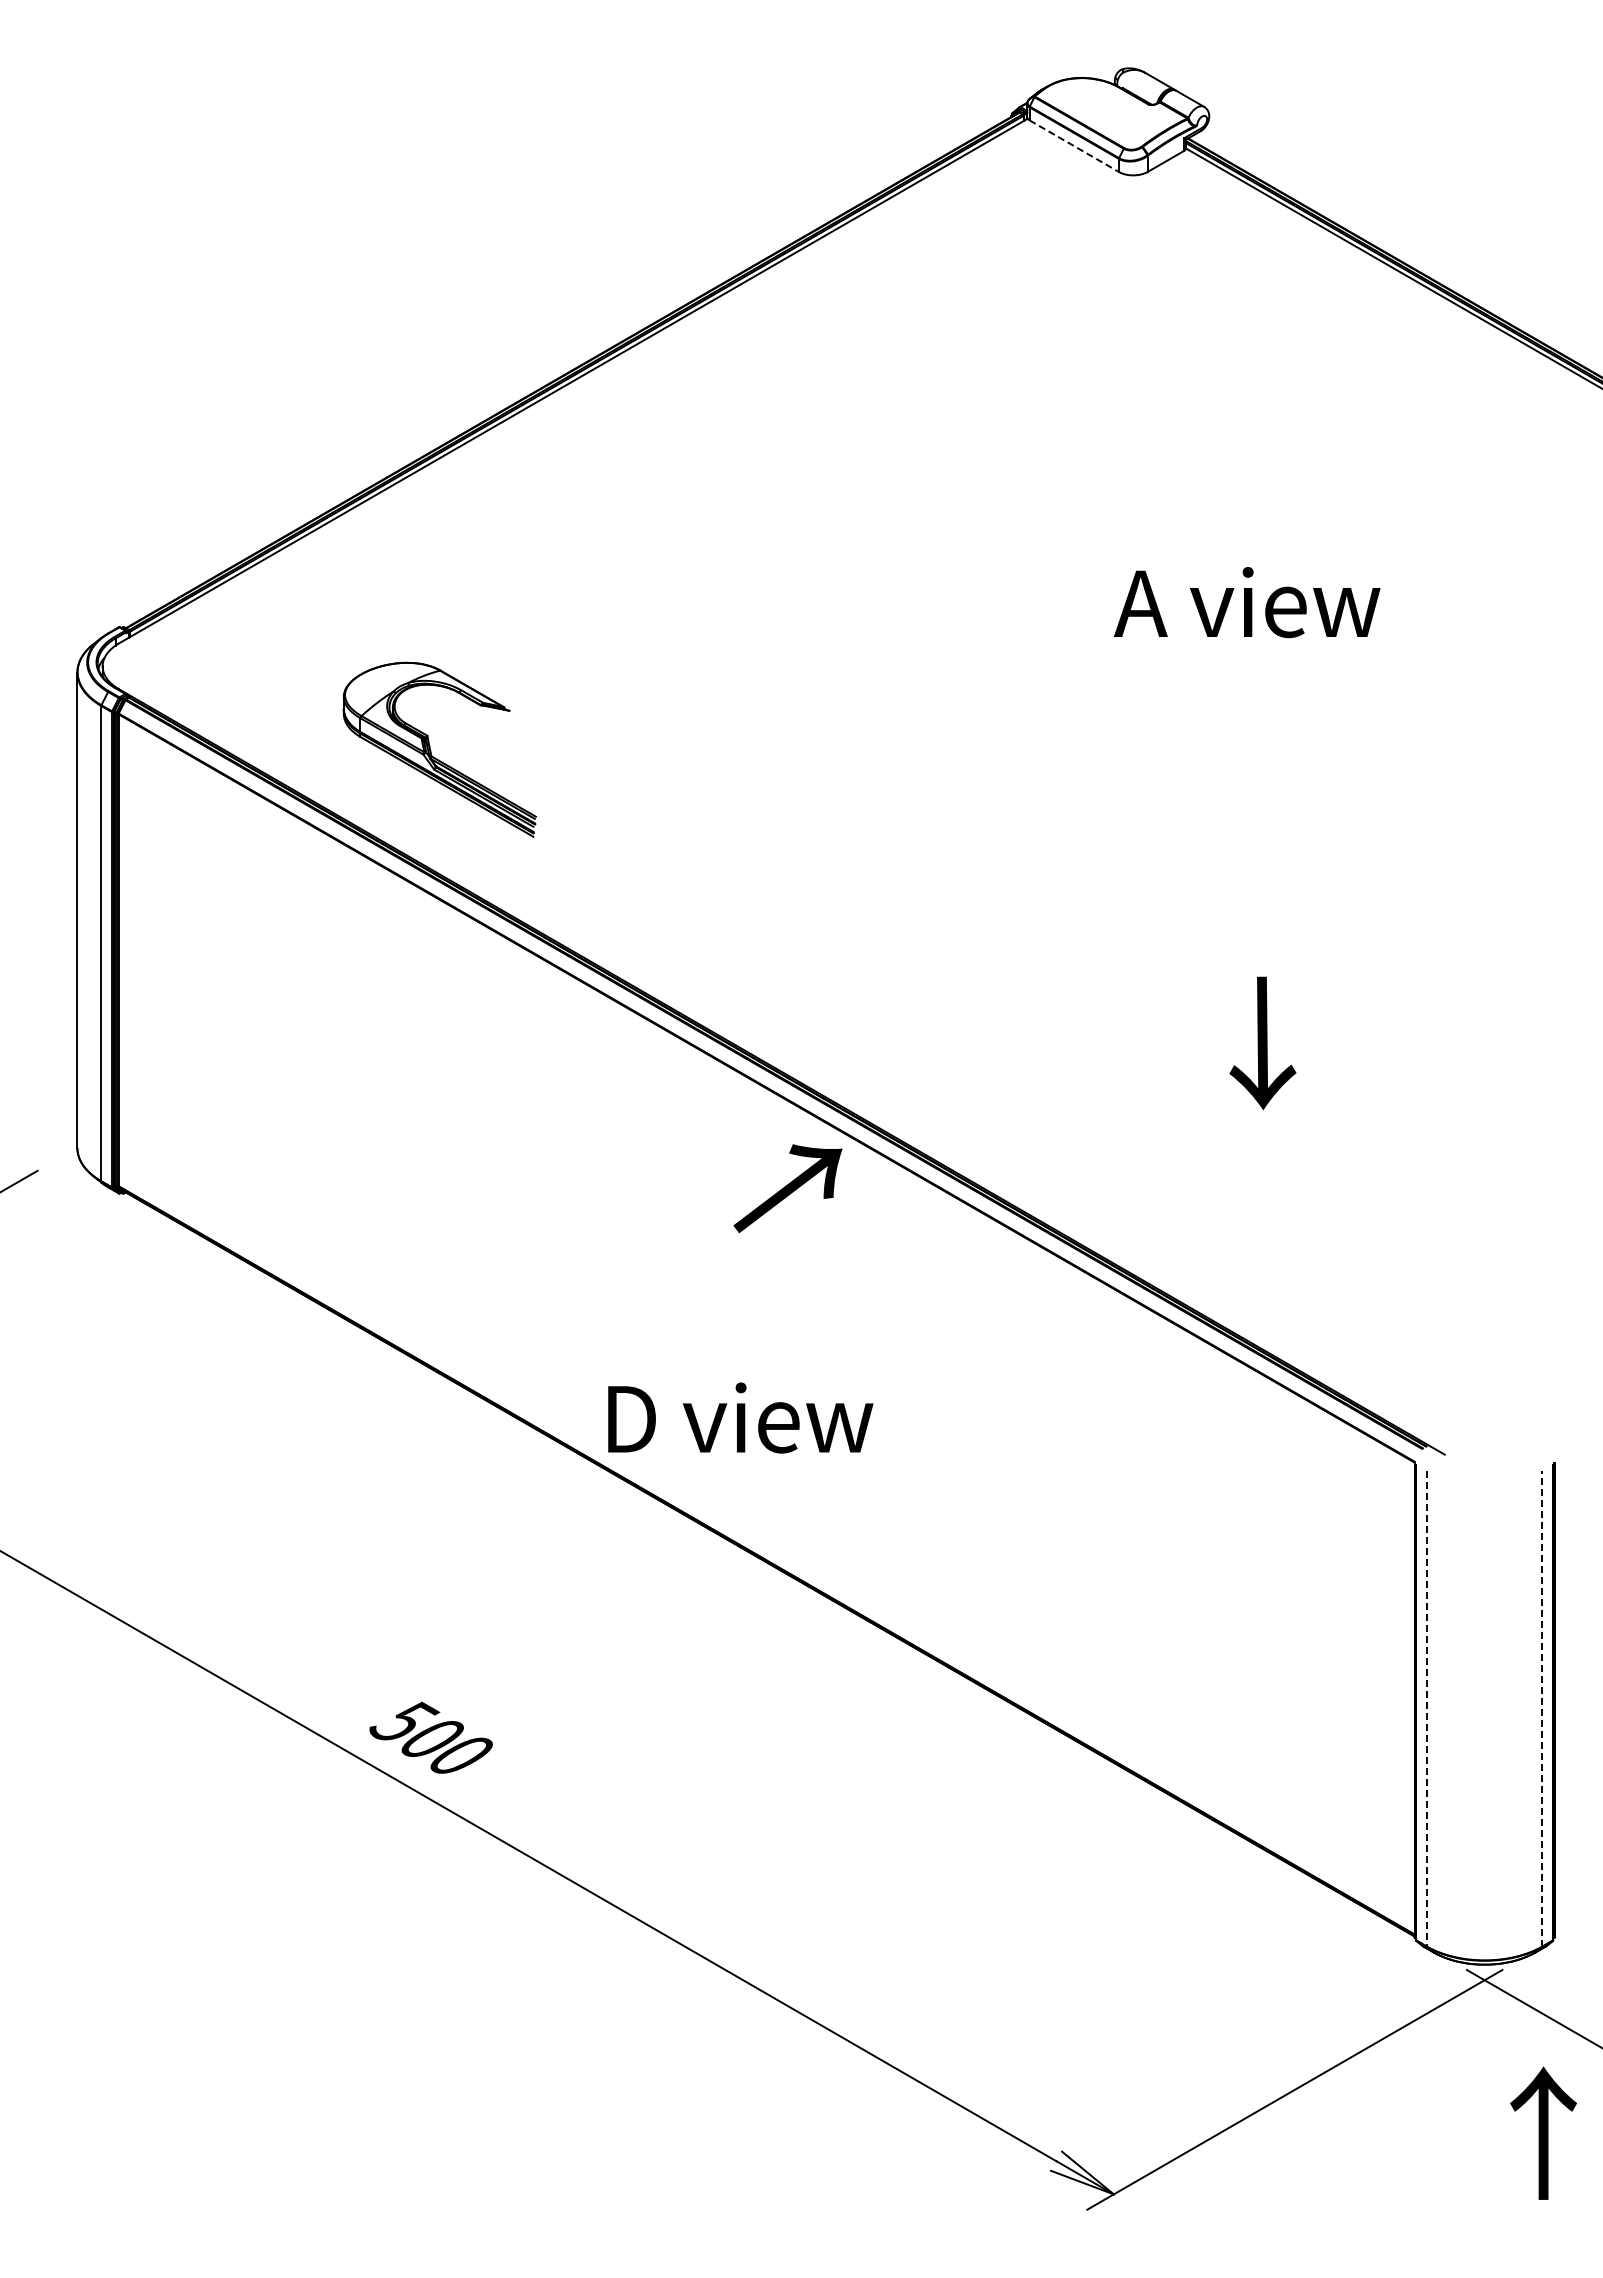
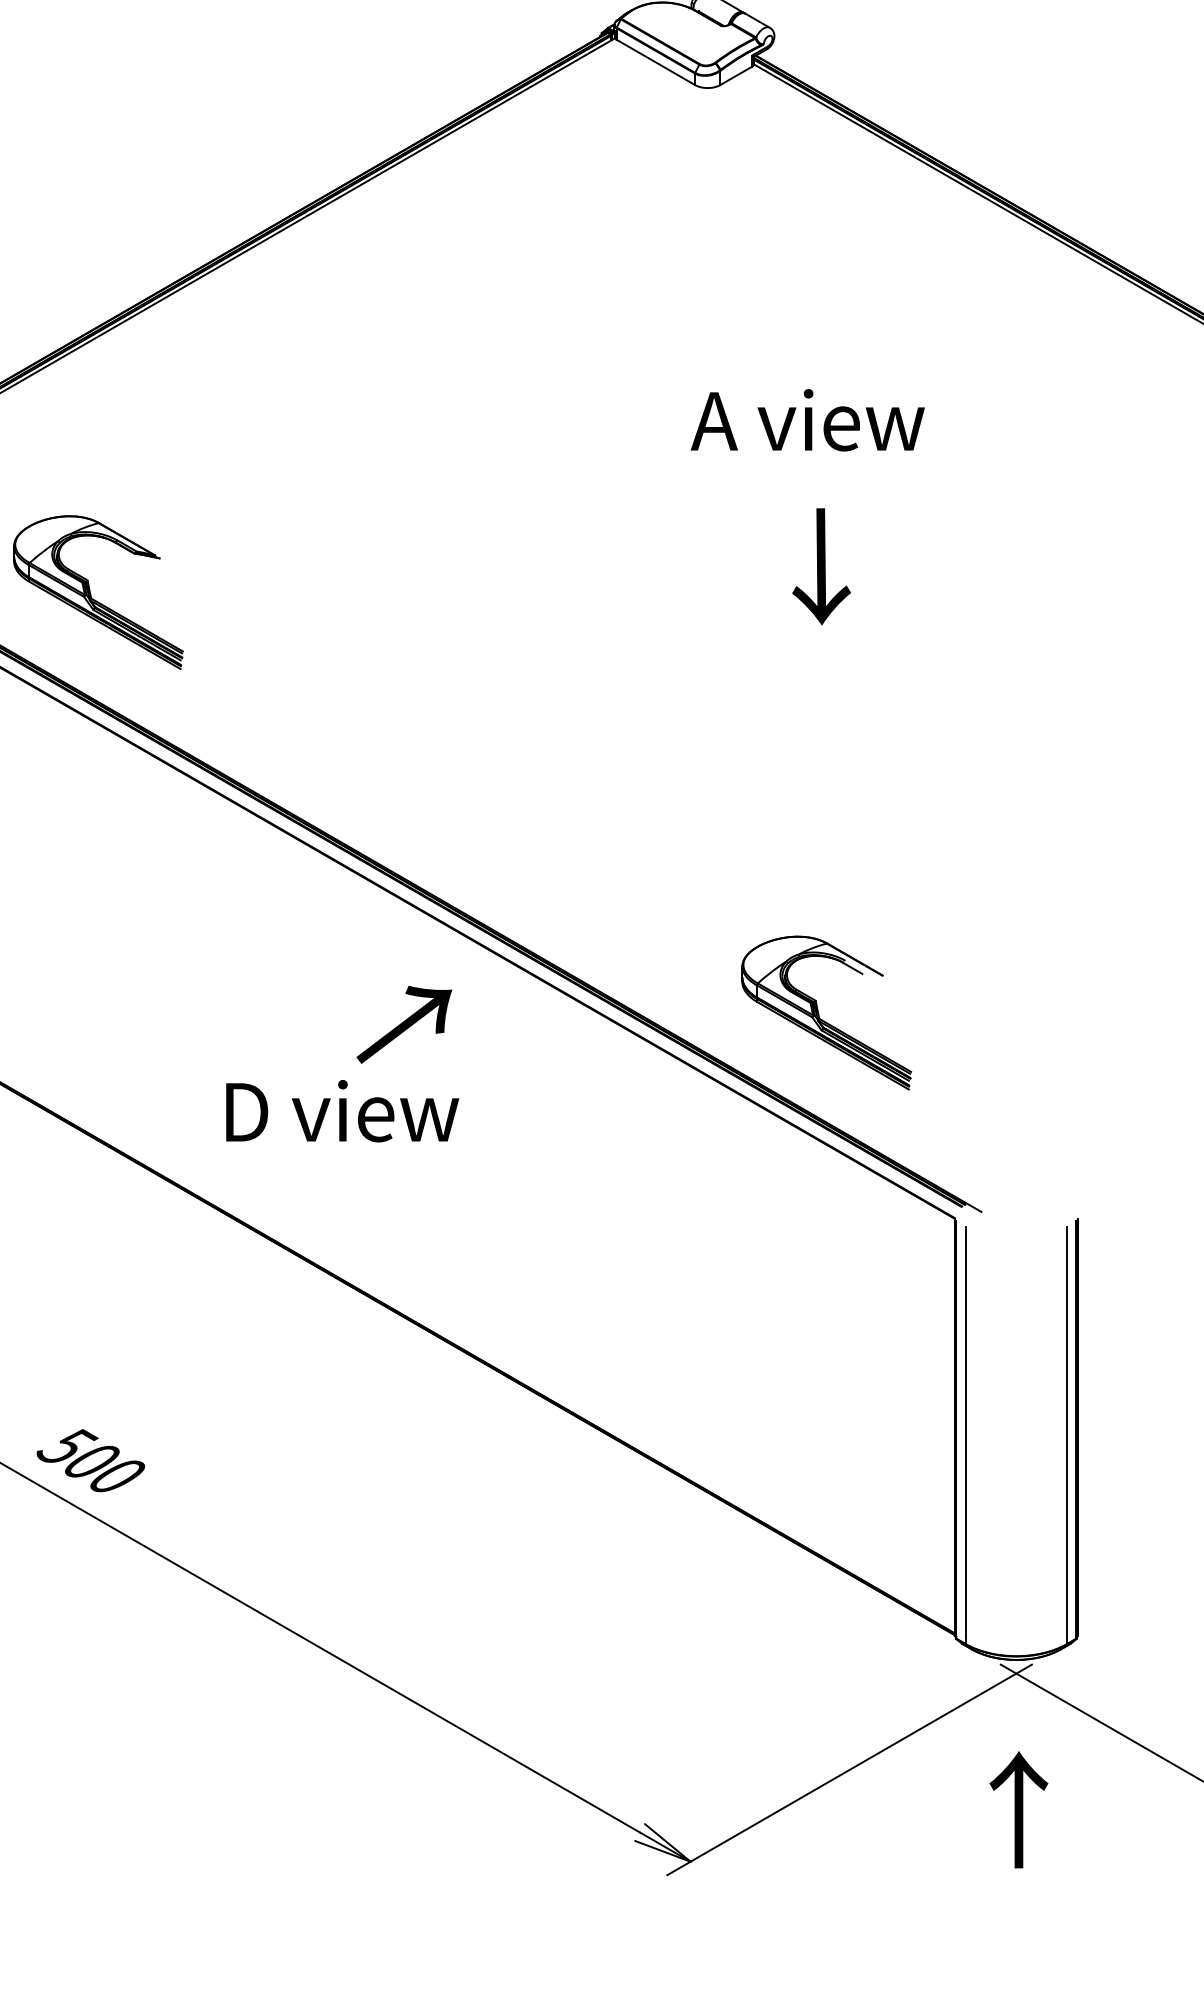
line: (1074, 146) -> (656, 62), dashed -> solid
text: (1247, 602) -> (808, 420), moved
text: (1262, 1043) -> (821, 566), moved
text: (787, 1188) -> (403, 1024), moved
part: (1260, 1229) -> (819, 1014), added
text: (740, 1417) -> (342, 1110), moved
line: (1427, 1708) -> (966, 1434), dashed -> solid
line: (1542, 1708) -> (1067, 1434), dashed -> solid
text: (1543, 2132) -> (1018, 1809), moved

